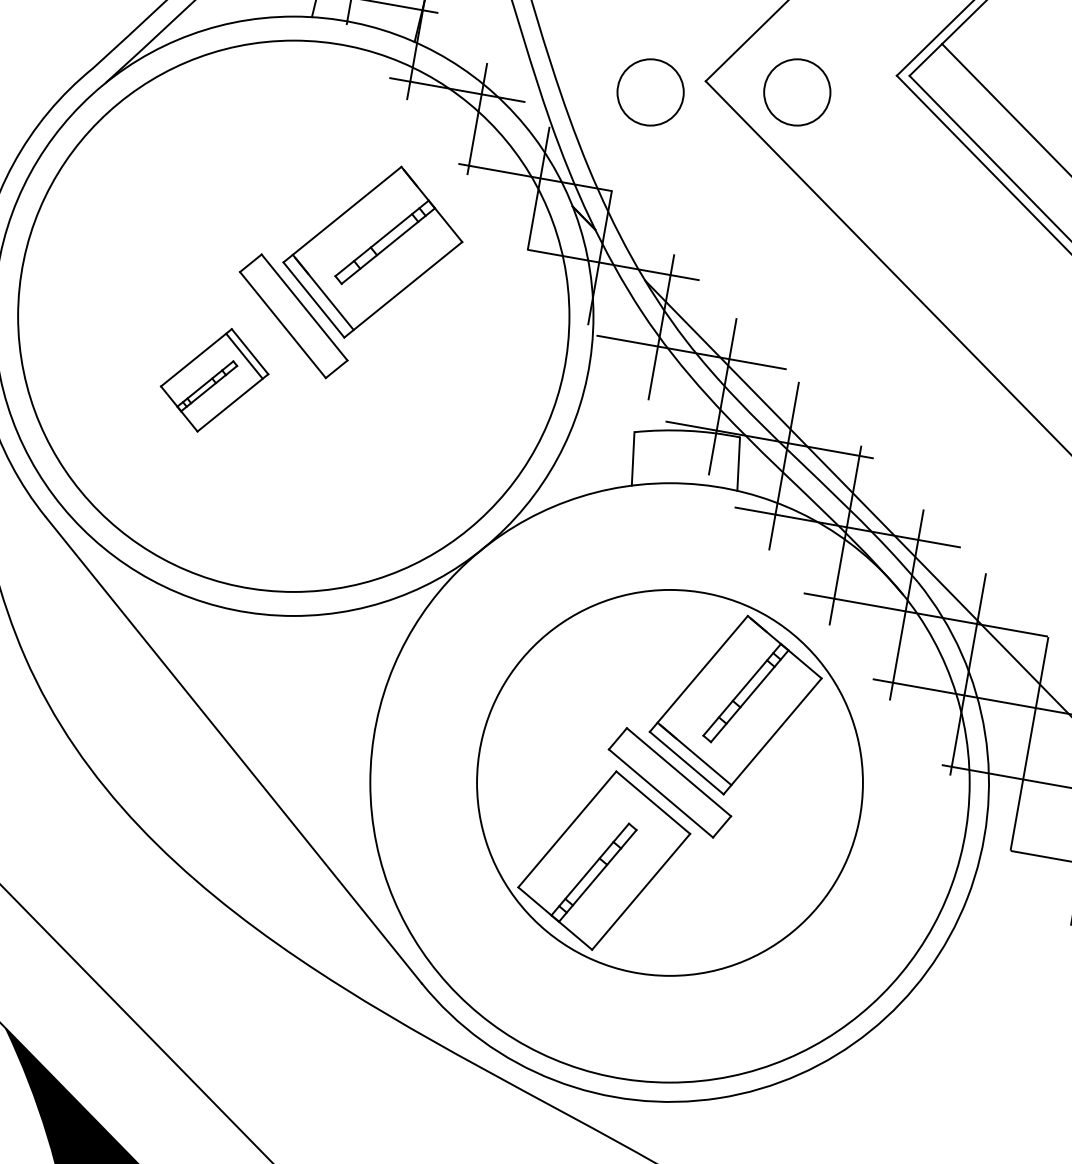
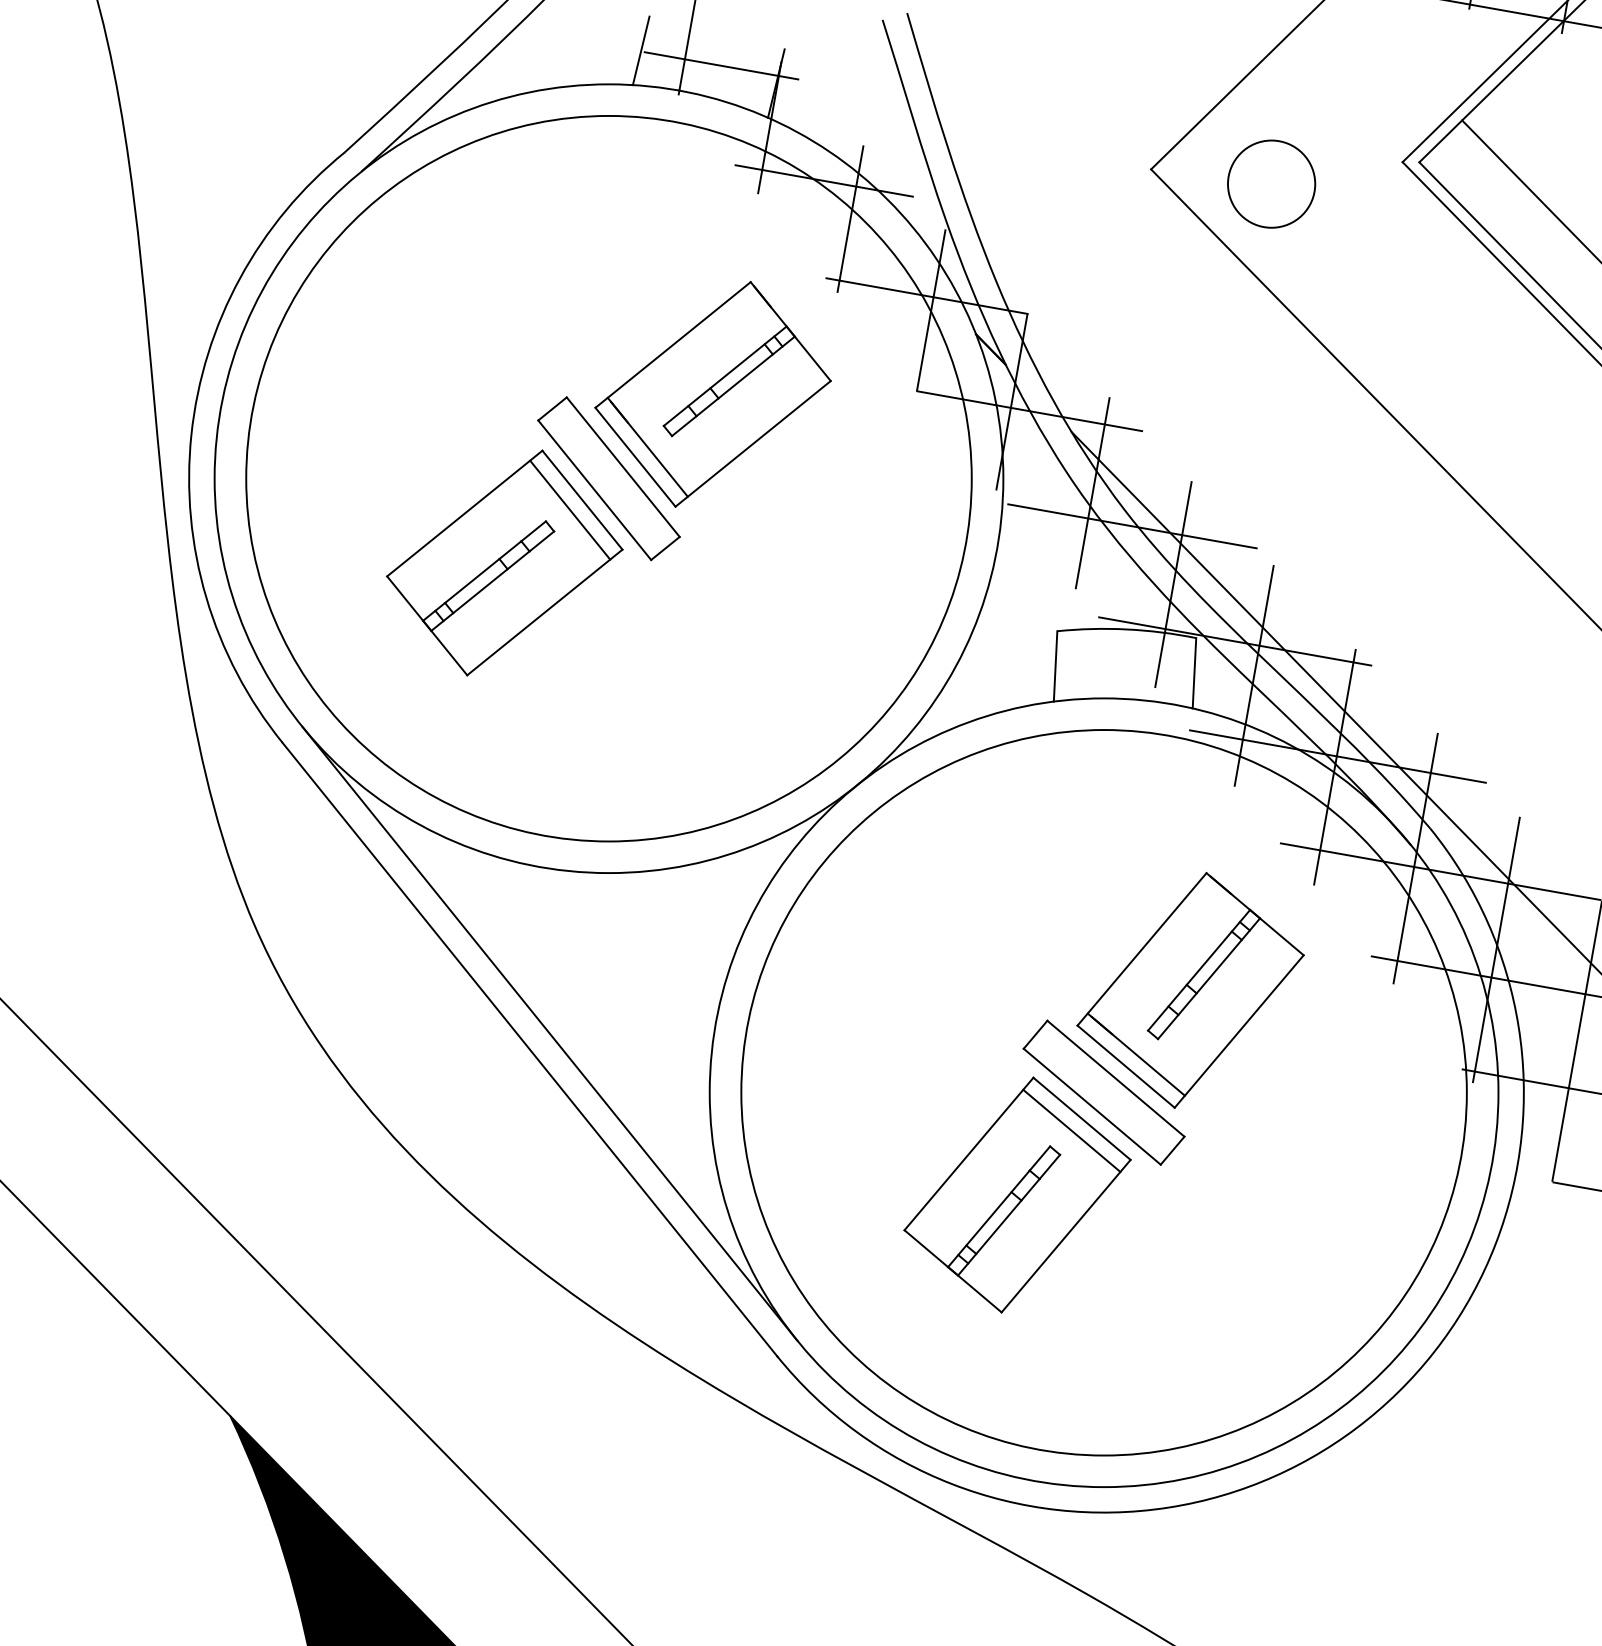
circle: (650, 91) -> (1078, 183), removed
part: (214, 379) -> (504, 562), size x1.67
line: (248, 737) -> (549, 1033), added
circle: (669, 782) -> (1103, 1092), size x1.43
line: (645, 811) -> (1071, 1130), added

